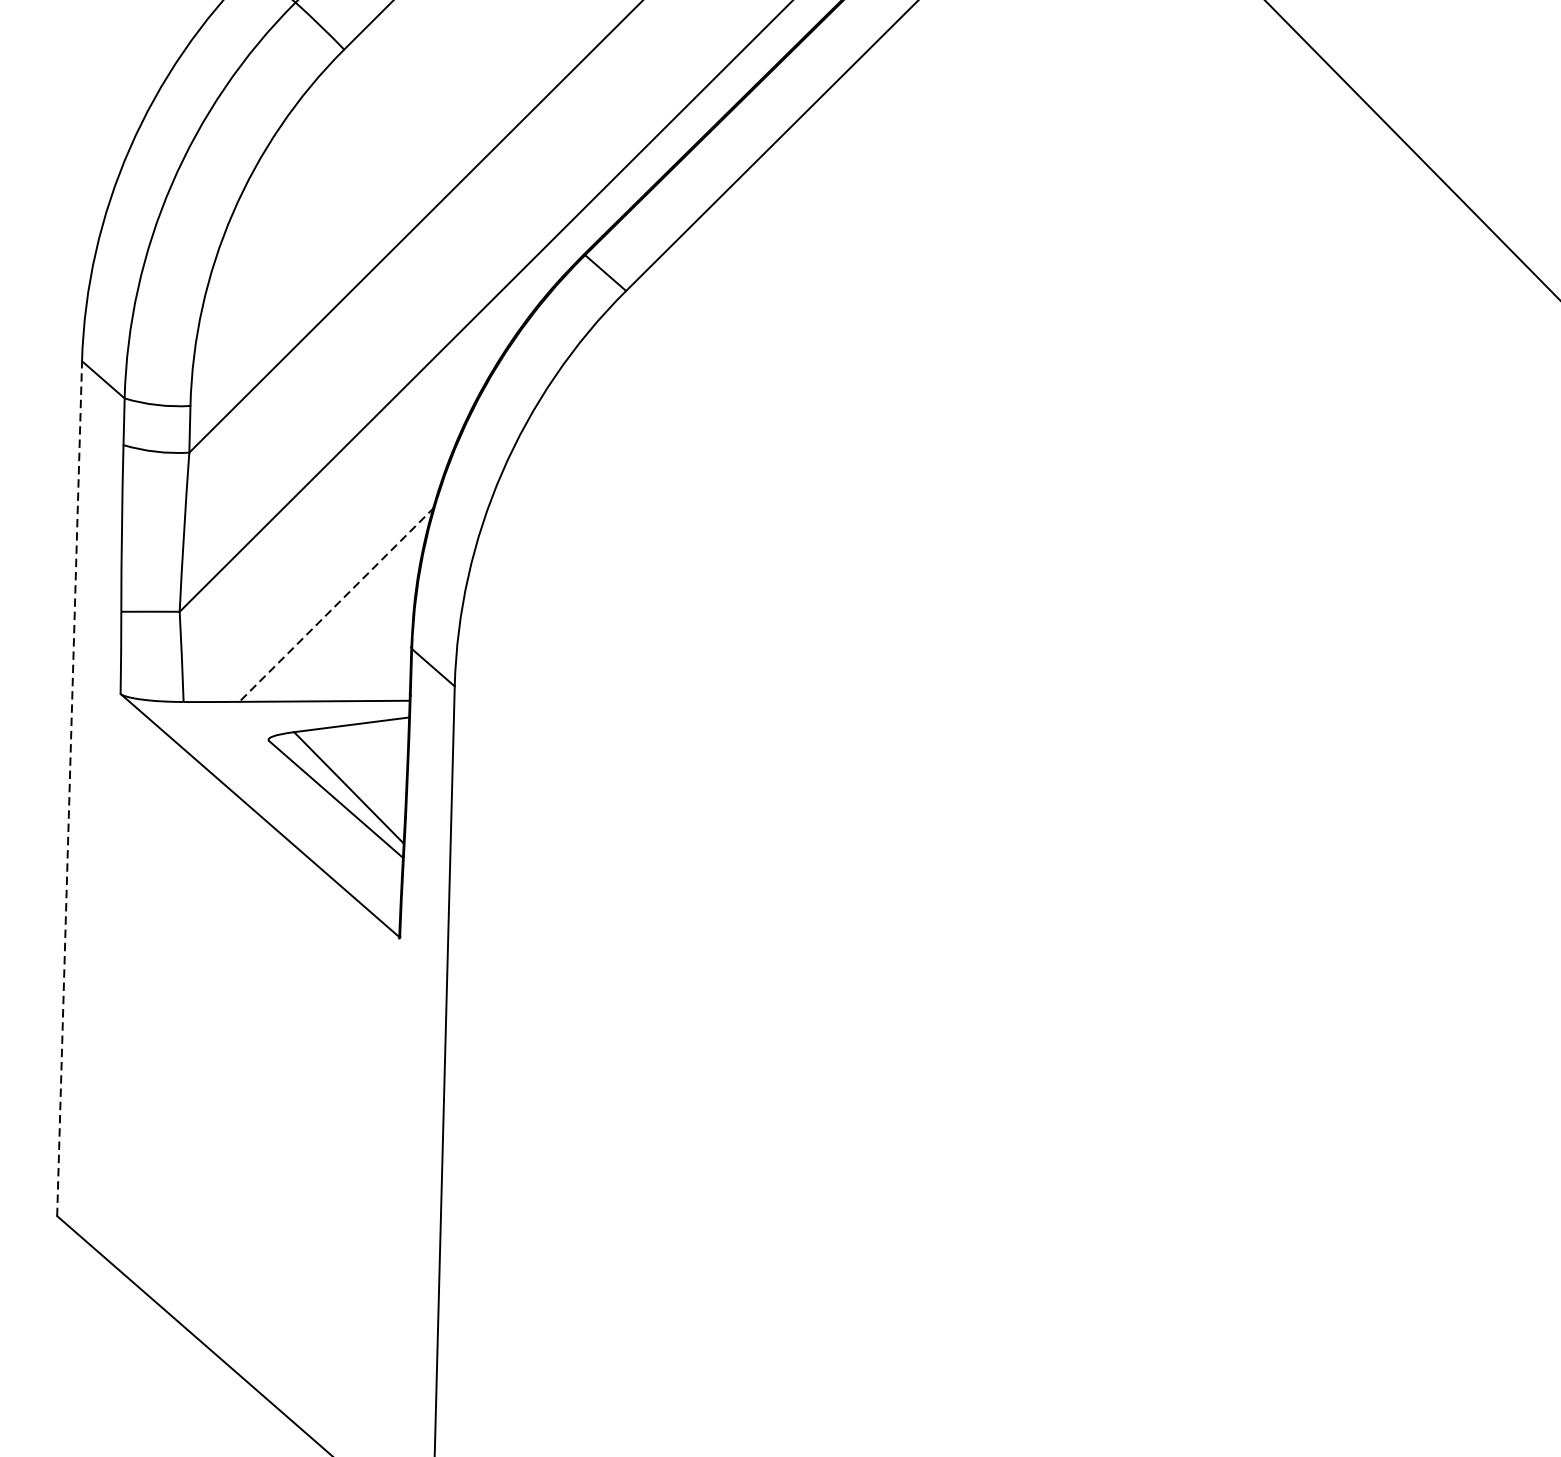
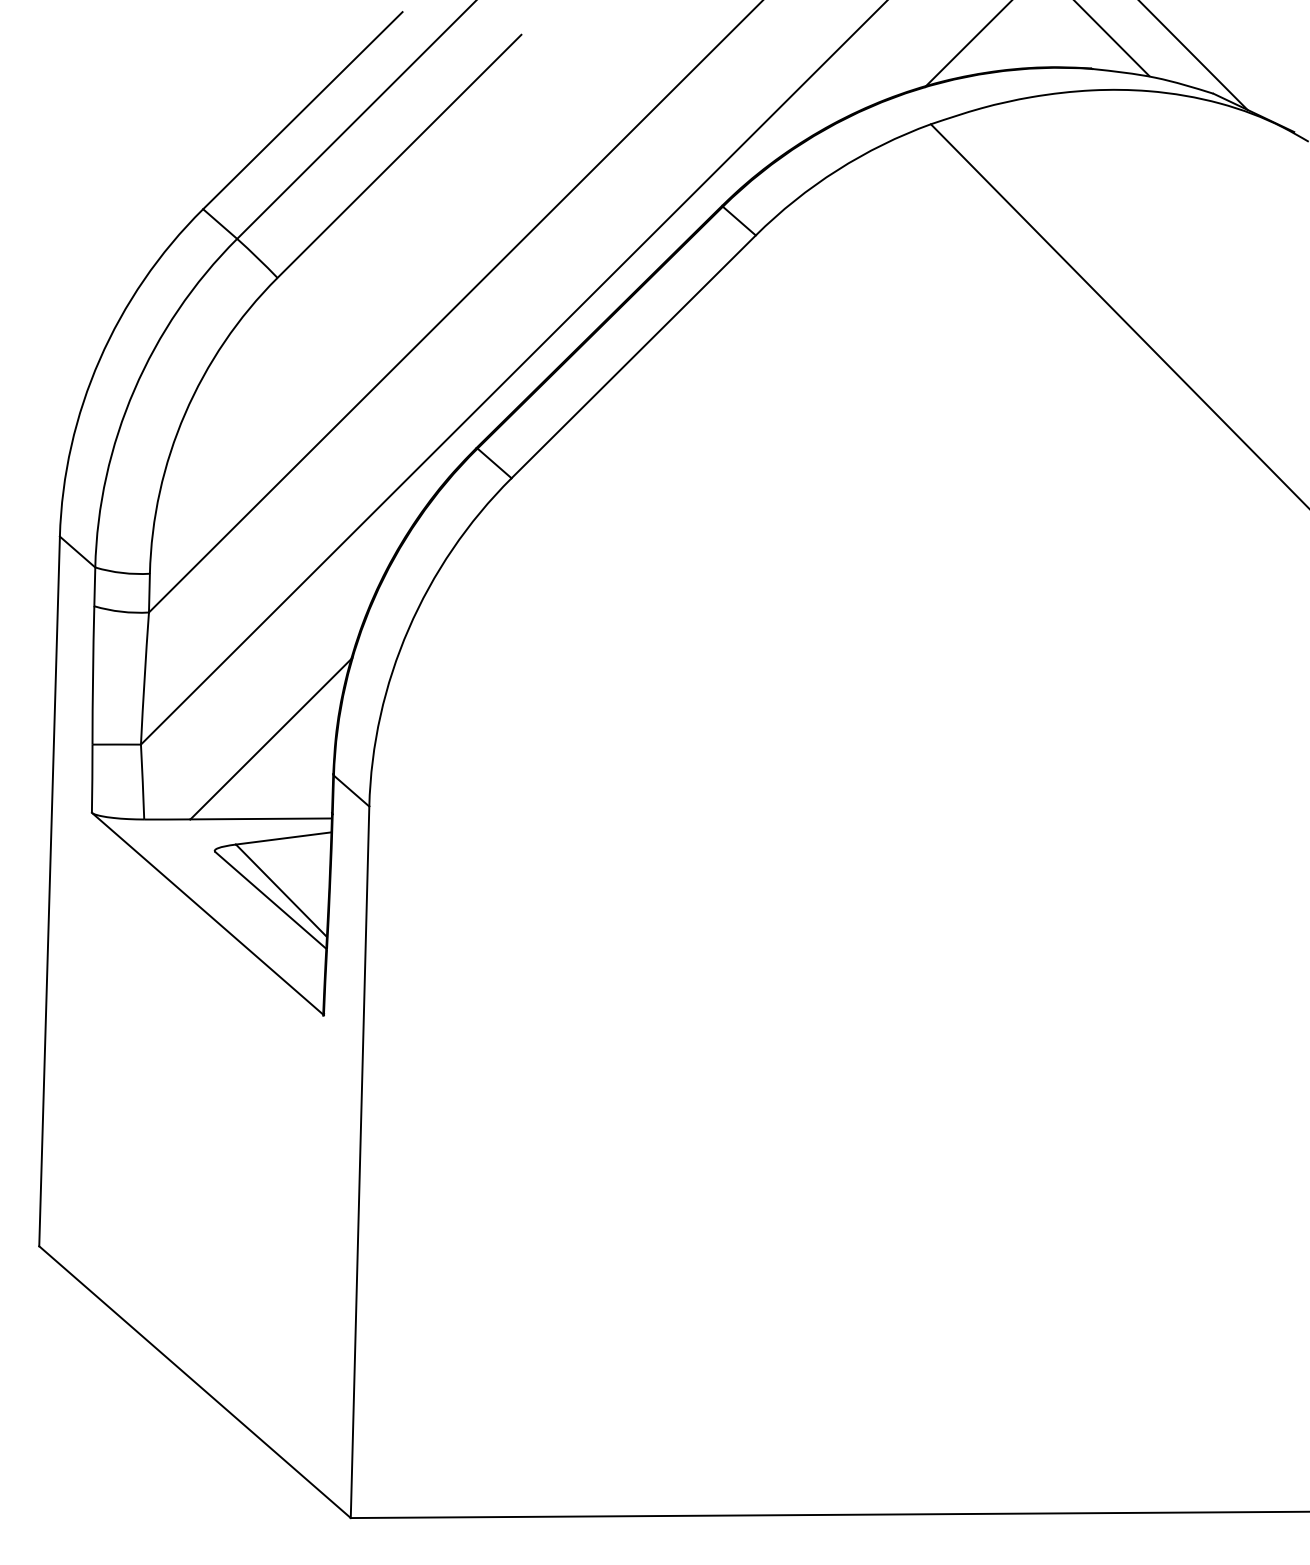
line: (336, 605) -> (271, 739), dashed -> solid
line: (69, 788) -> (49, 891), dashed -> solid

